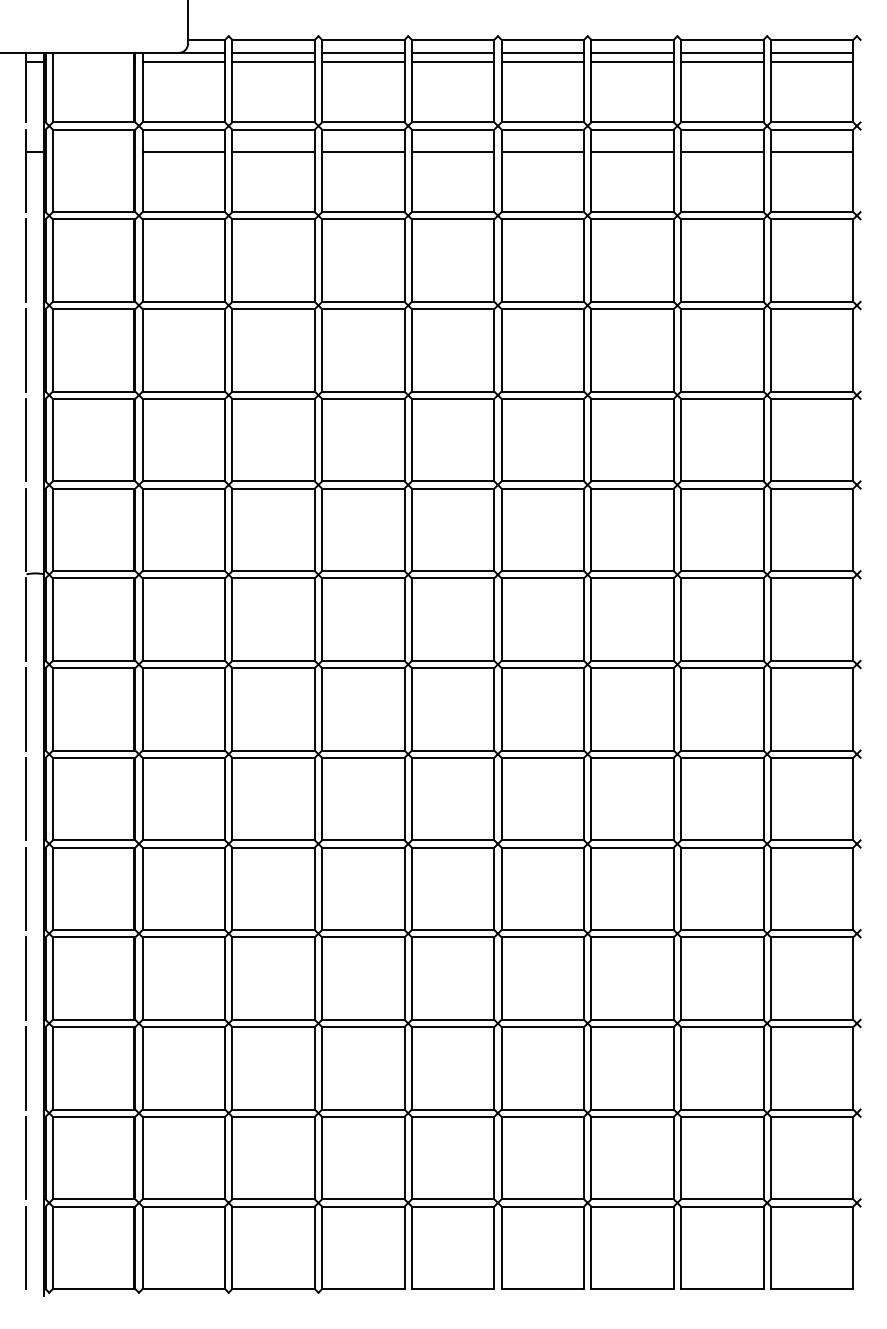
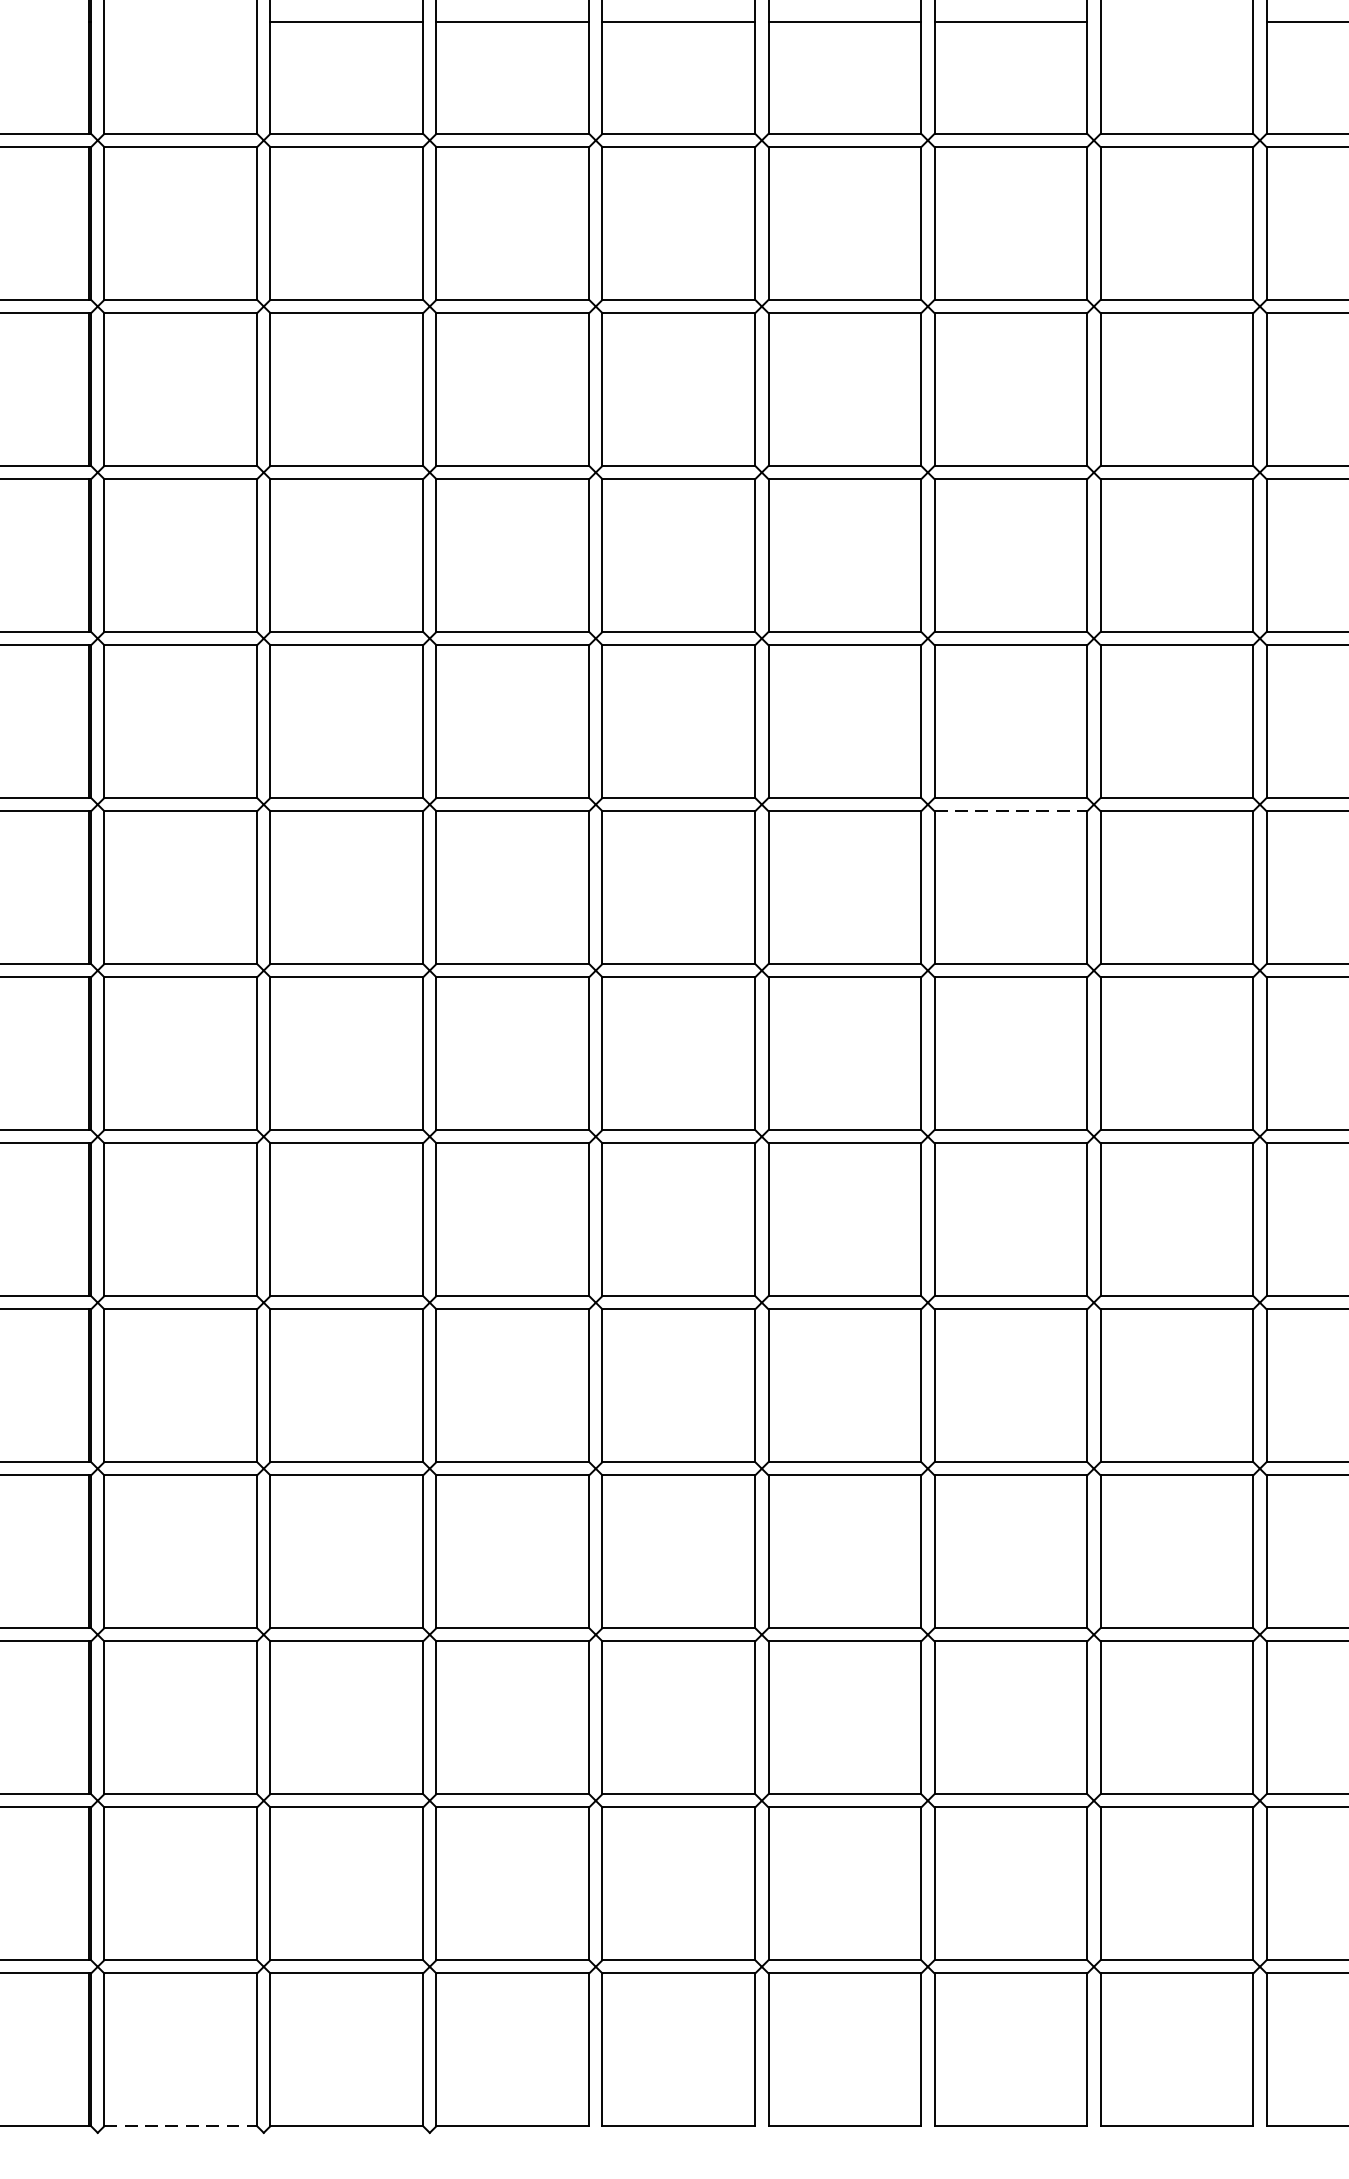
line: (183, 151) -> (180, 21), removed
line: (722, 151) -> (1177, 21), removed
line: (633, 578) -> (1012, 811), solid -> dashed
line: (184, 1289) -> (181, 2126), solid -> dashed

